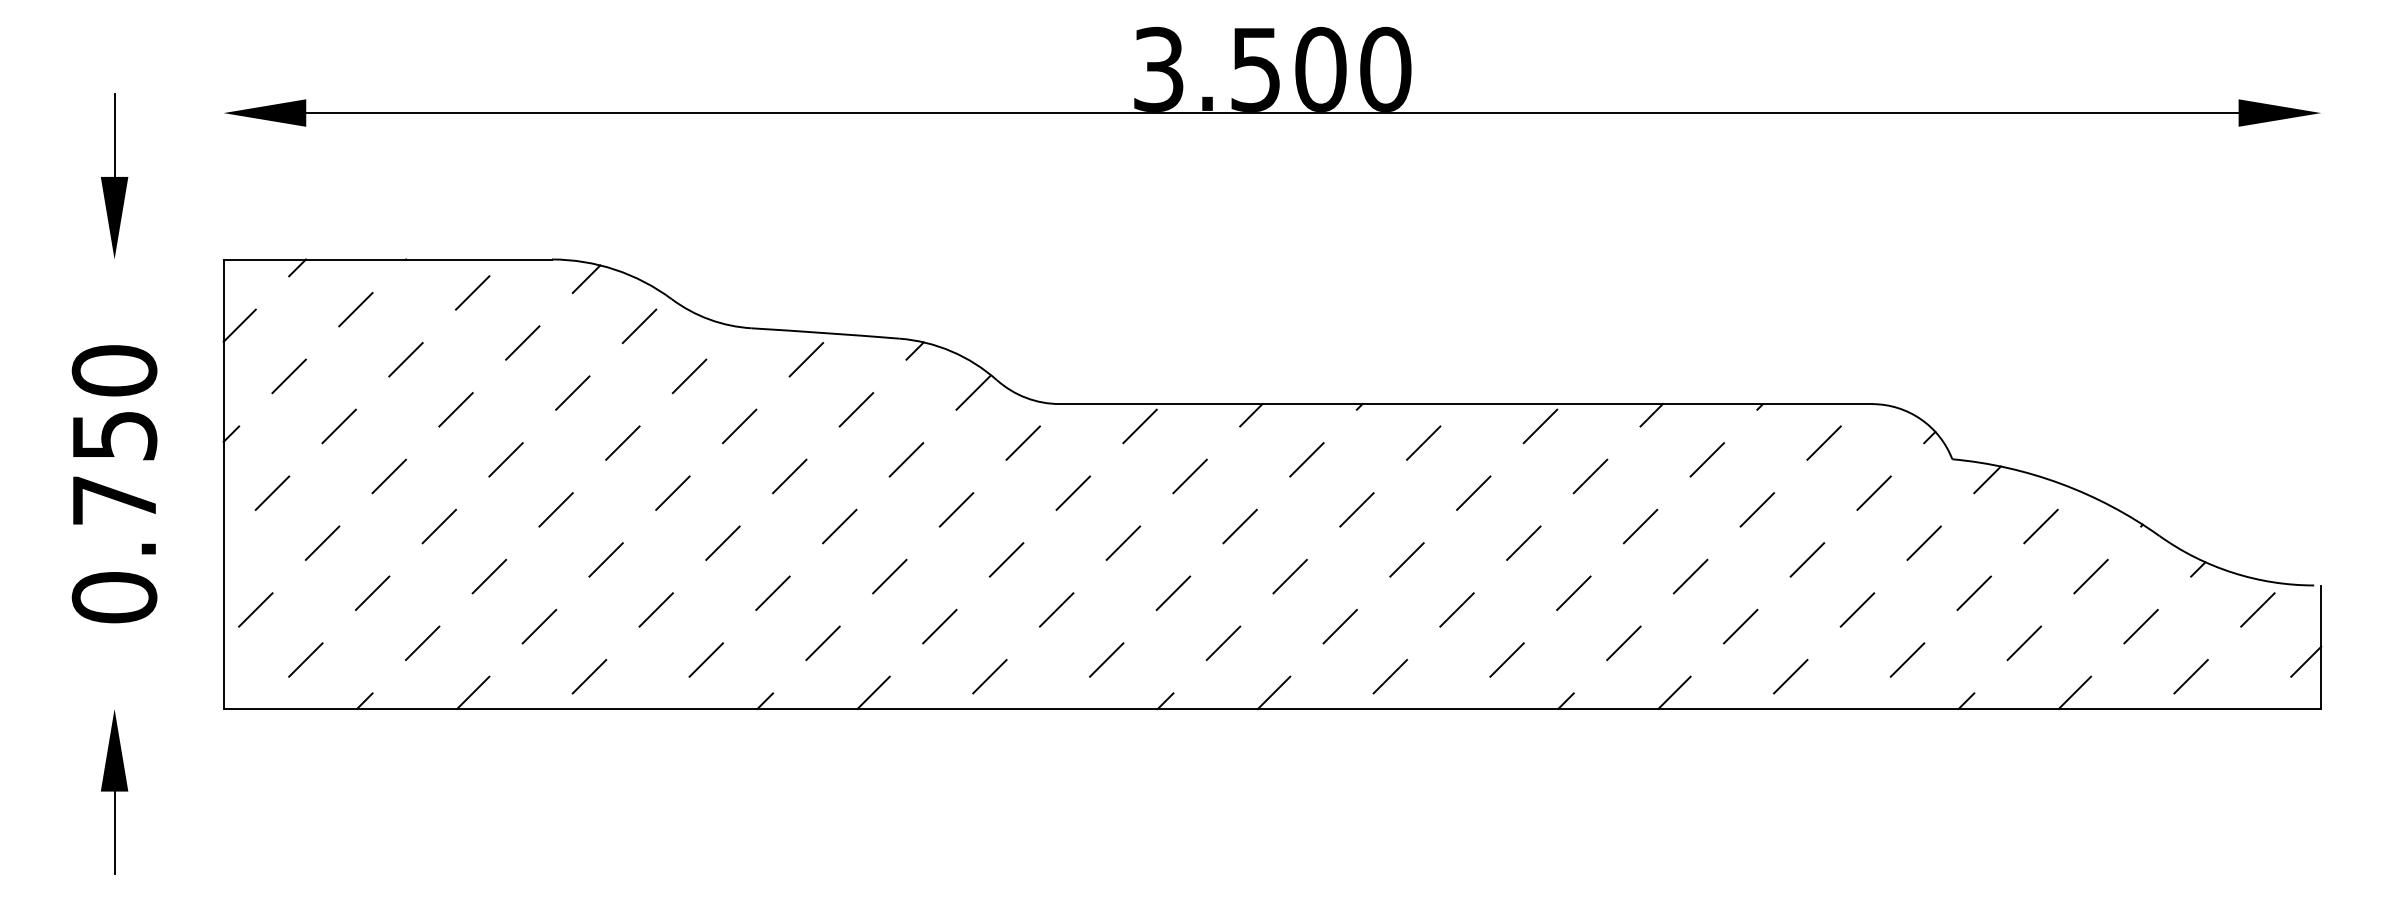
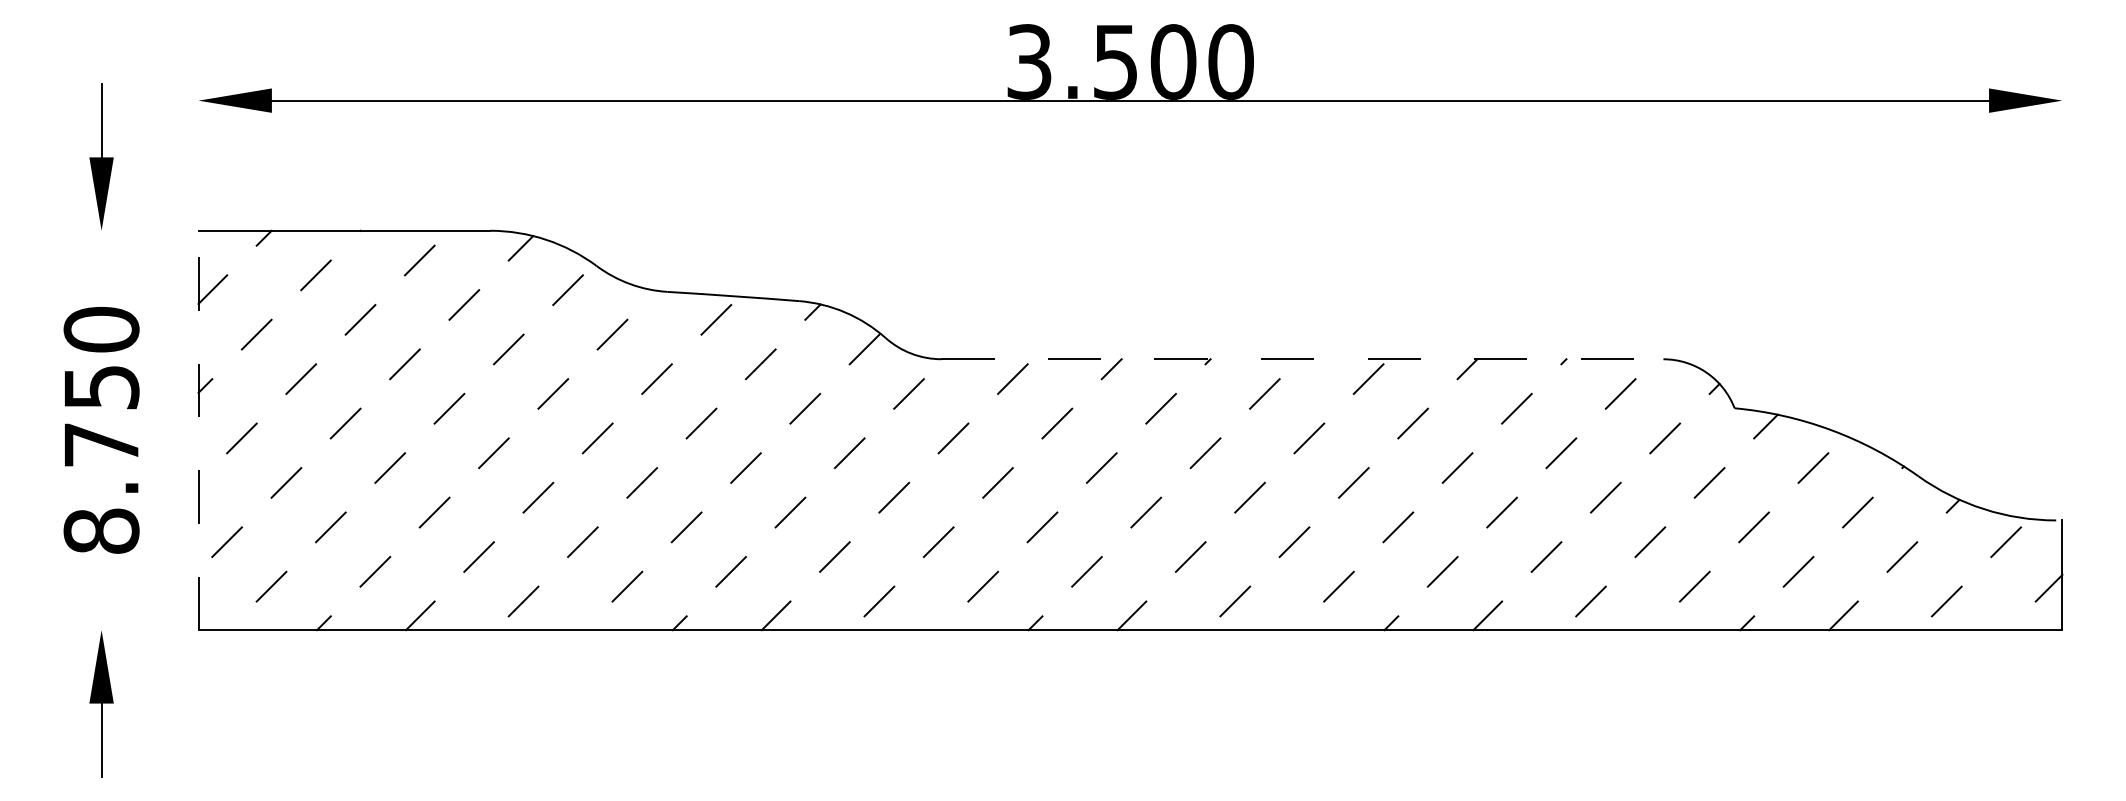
line: (1466, 404) -> (1302, 359), solid -> dashed
line: (223, 484) -> (198, 430), solid -> dashed
text: (114, 597) -> (101, 531), 0.750 -> 8.750

